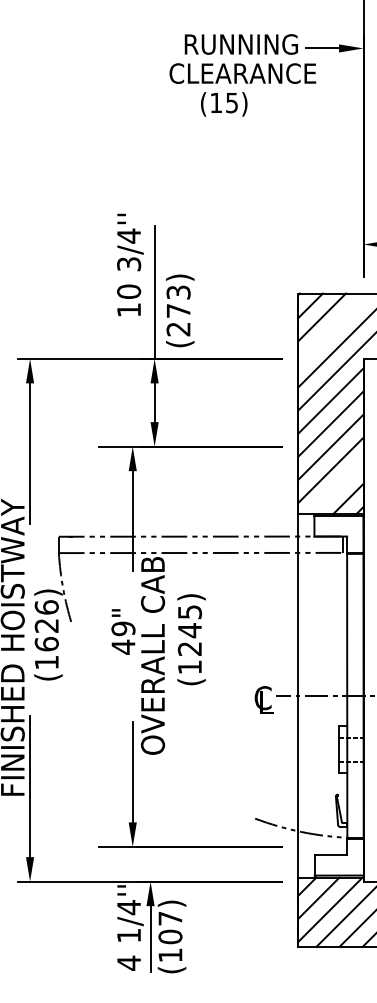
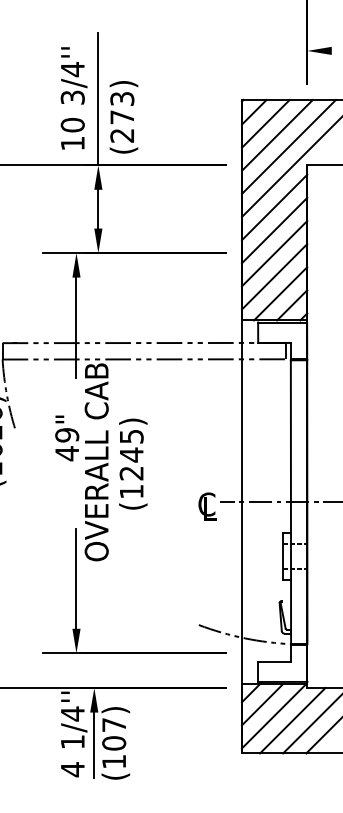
text: (130, 264) -> (74, 97), moved
line: (333, 328) -> (277, 134), added
line: (336, 487) -> (280, 293), added
text: (191, 639) -> (133, 463), moved

